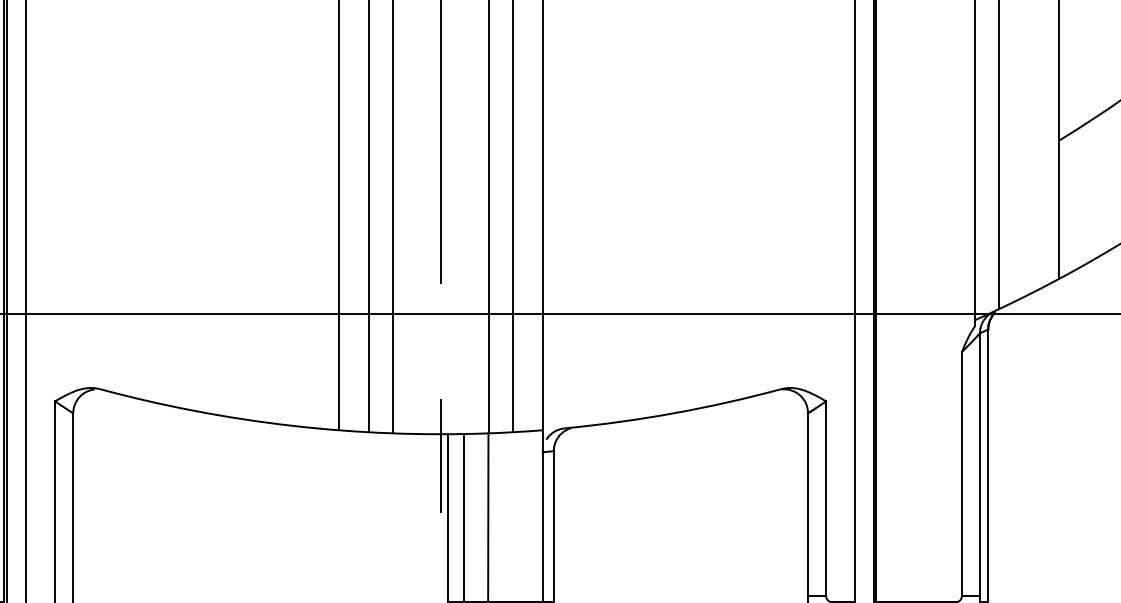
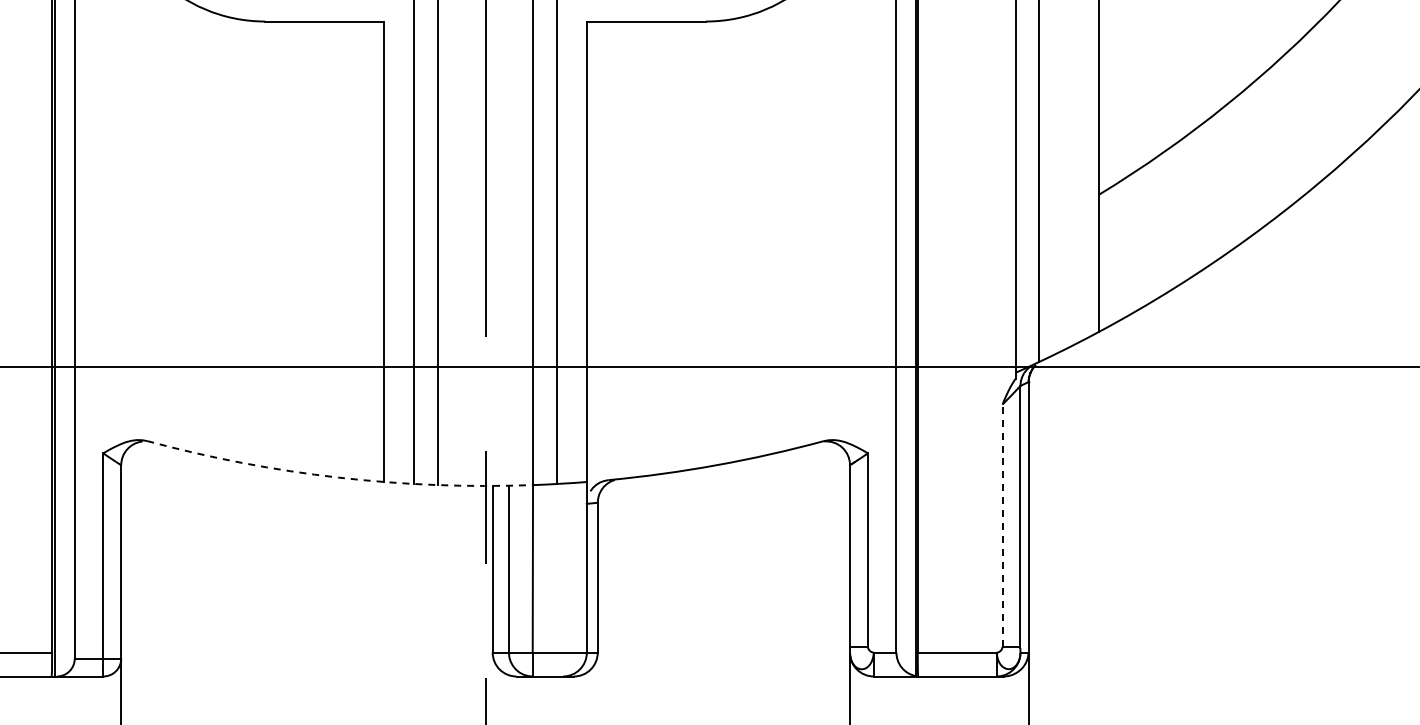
arc: (292, 425) -> (338, 477), solid -> dashed
line: (961, 474) -> (1002, 525), solid -> dashed

